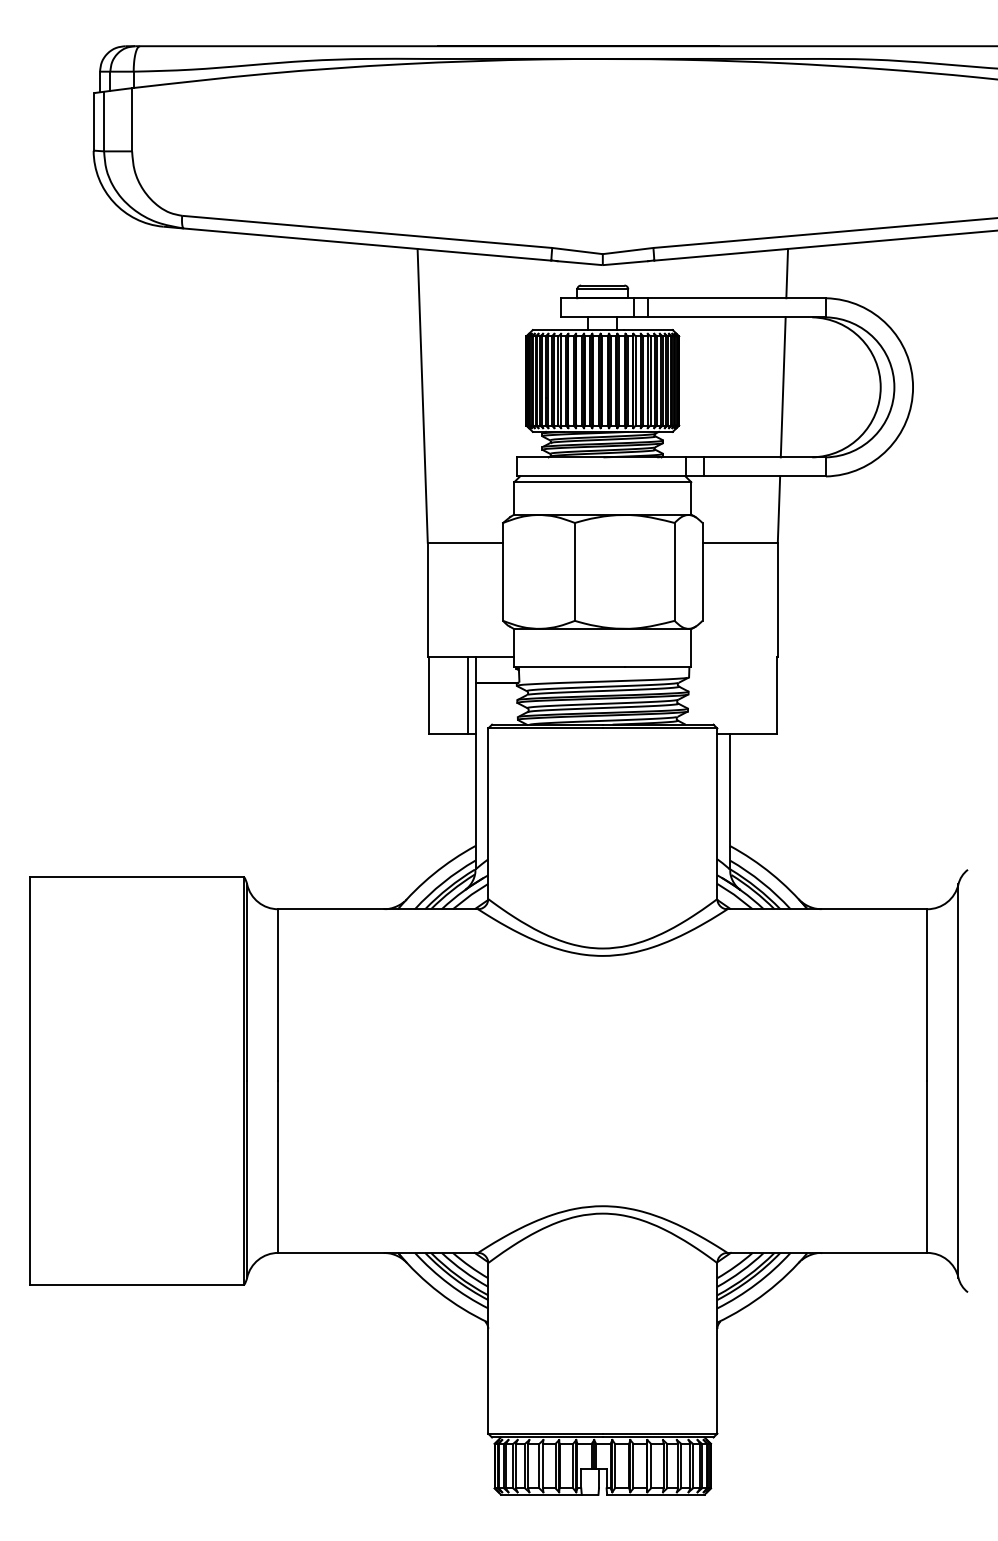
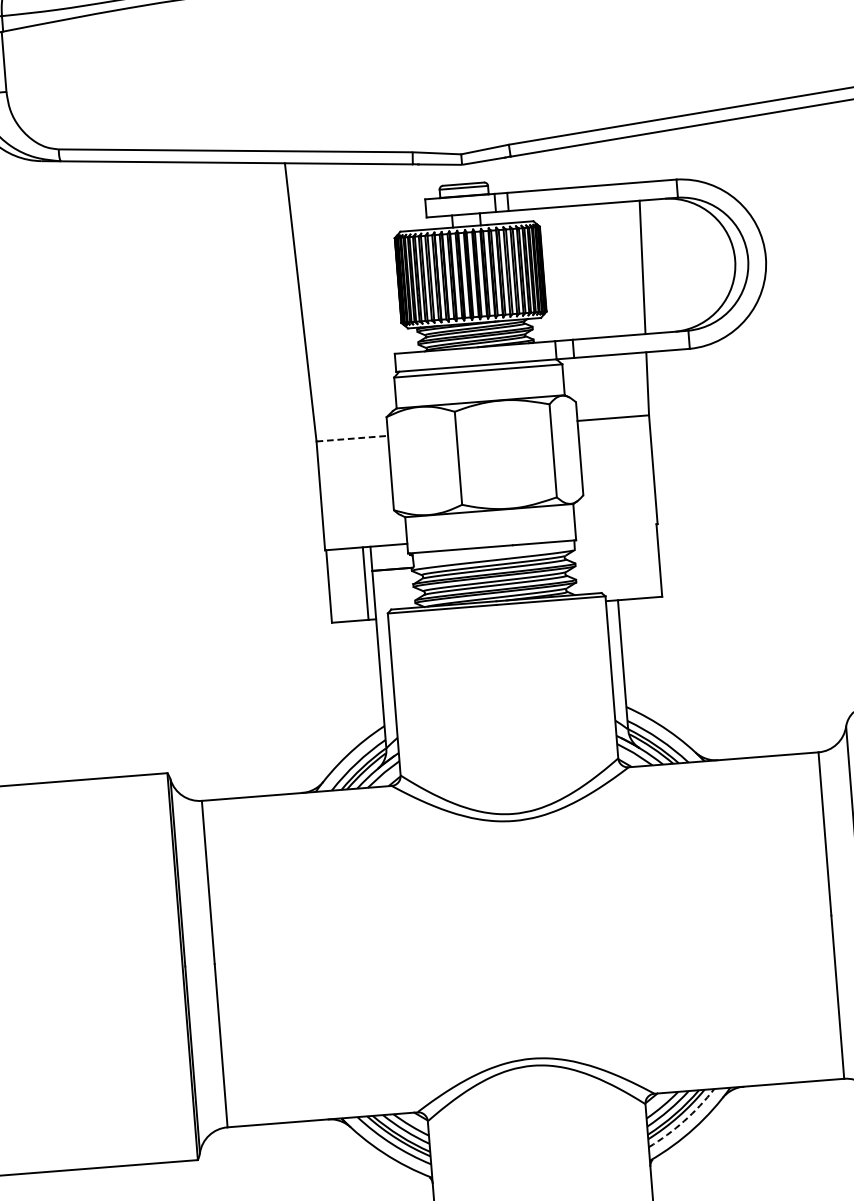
line: (787, 273) -> (638, 158), removed
line: (465, 542) -> (352, 438), solid -> dashed
arc: (756, 1284) -> (684, 1121), solid -> dashed

